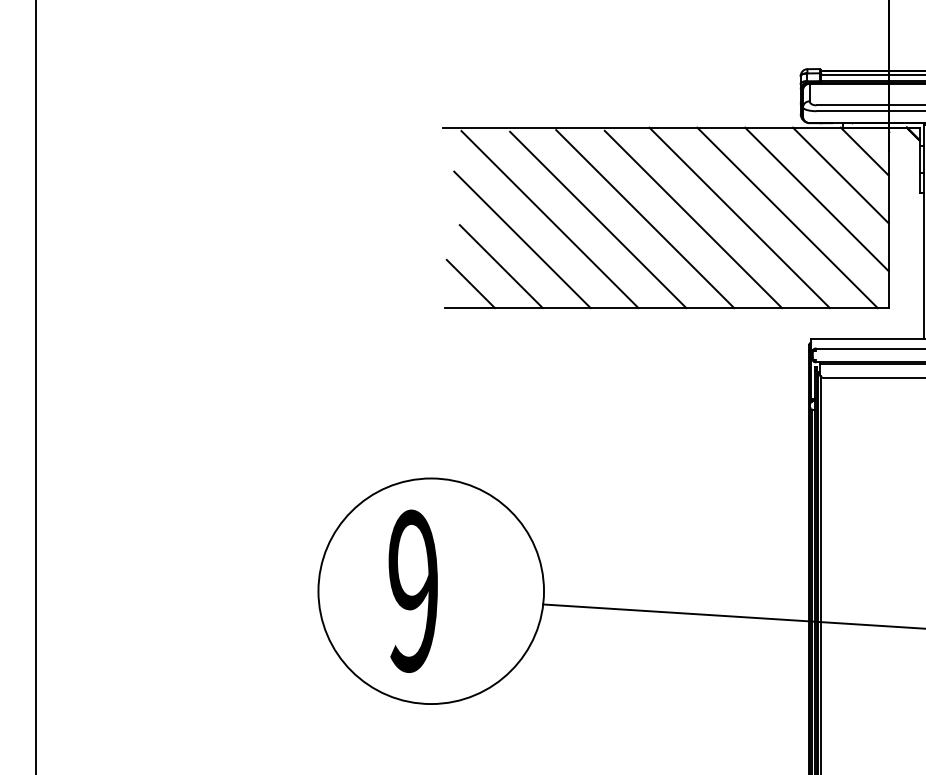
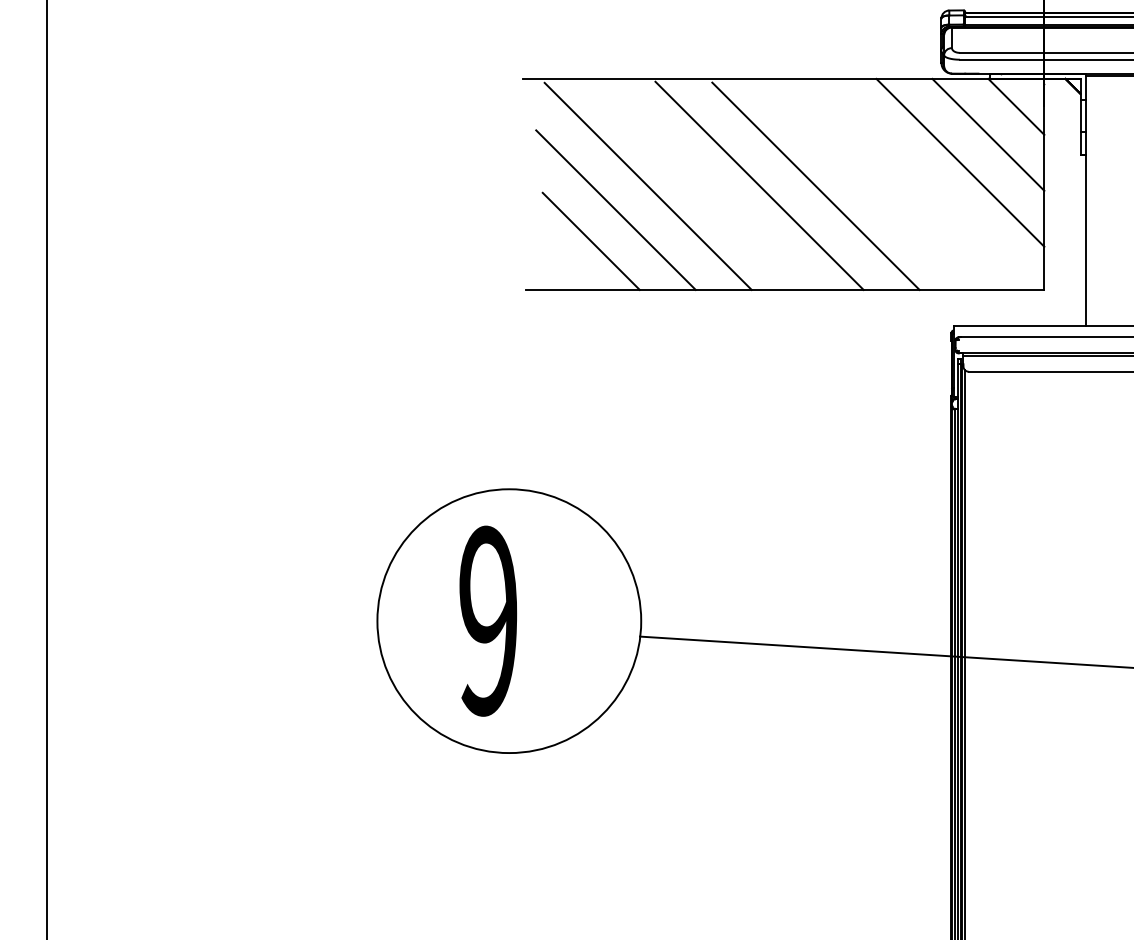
line: (739, 217) -> (869, 183), removed
line: (787, 217) -> (925, 183), removed
line: (598, 219) -> (704, 186), removed
line: (470, 283) -> (555, 261), removed

